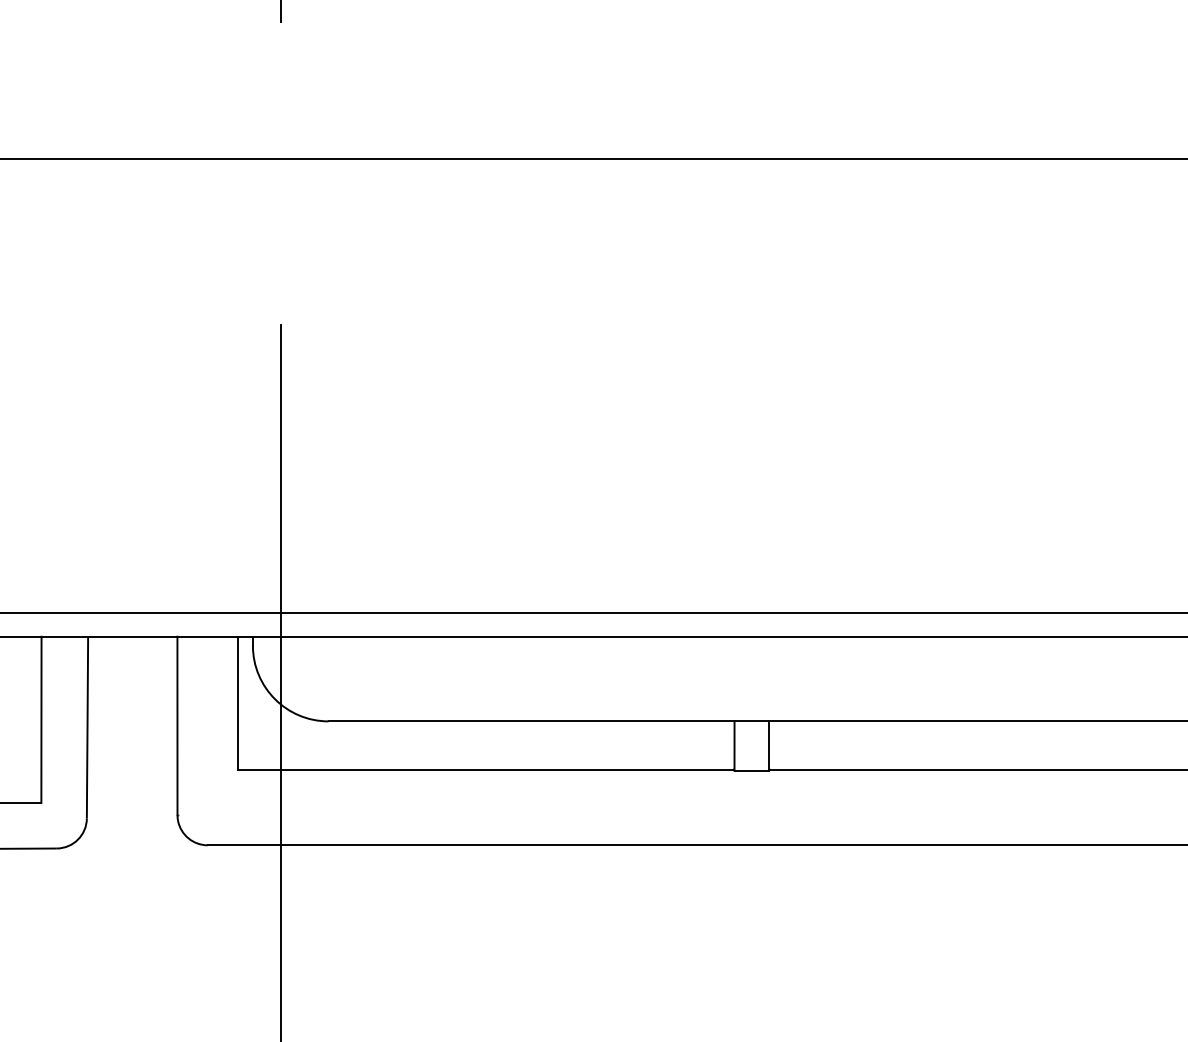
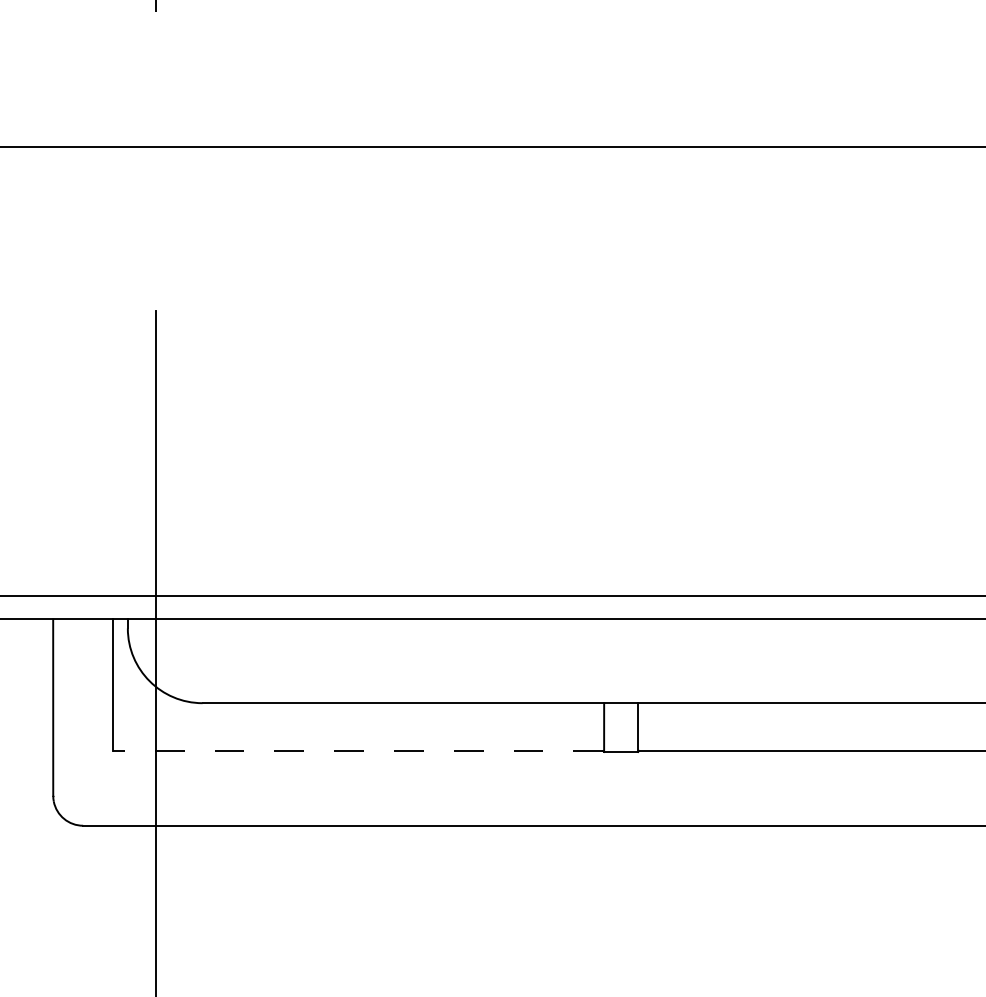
line: (485, 769) -> (357, 750), solid -> dashed

